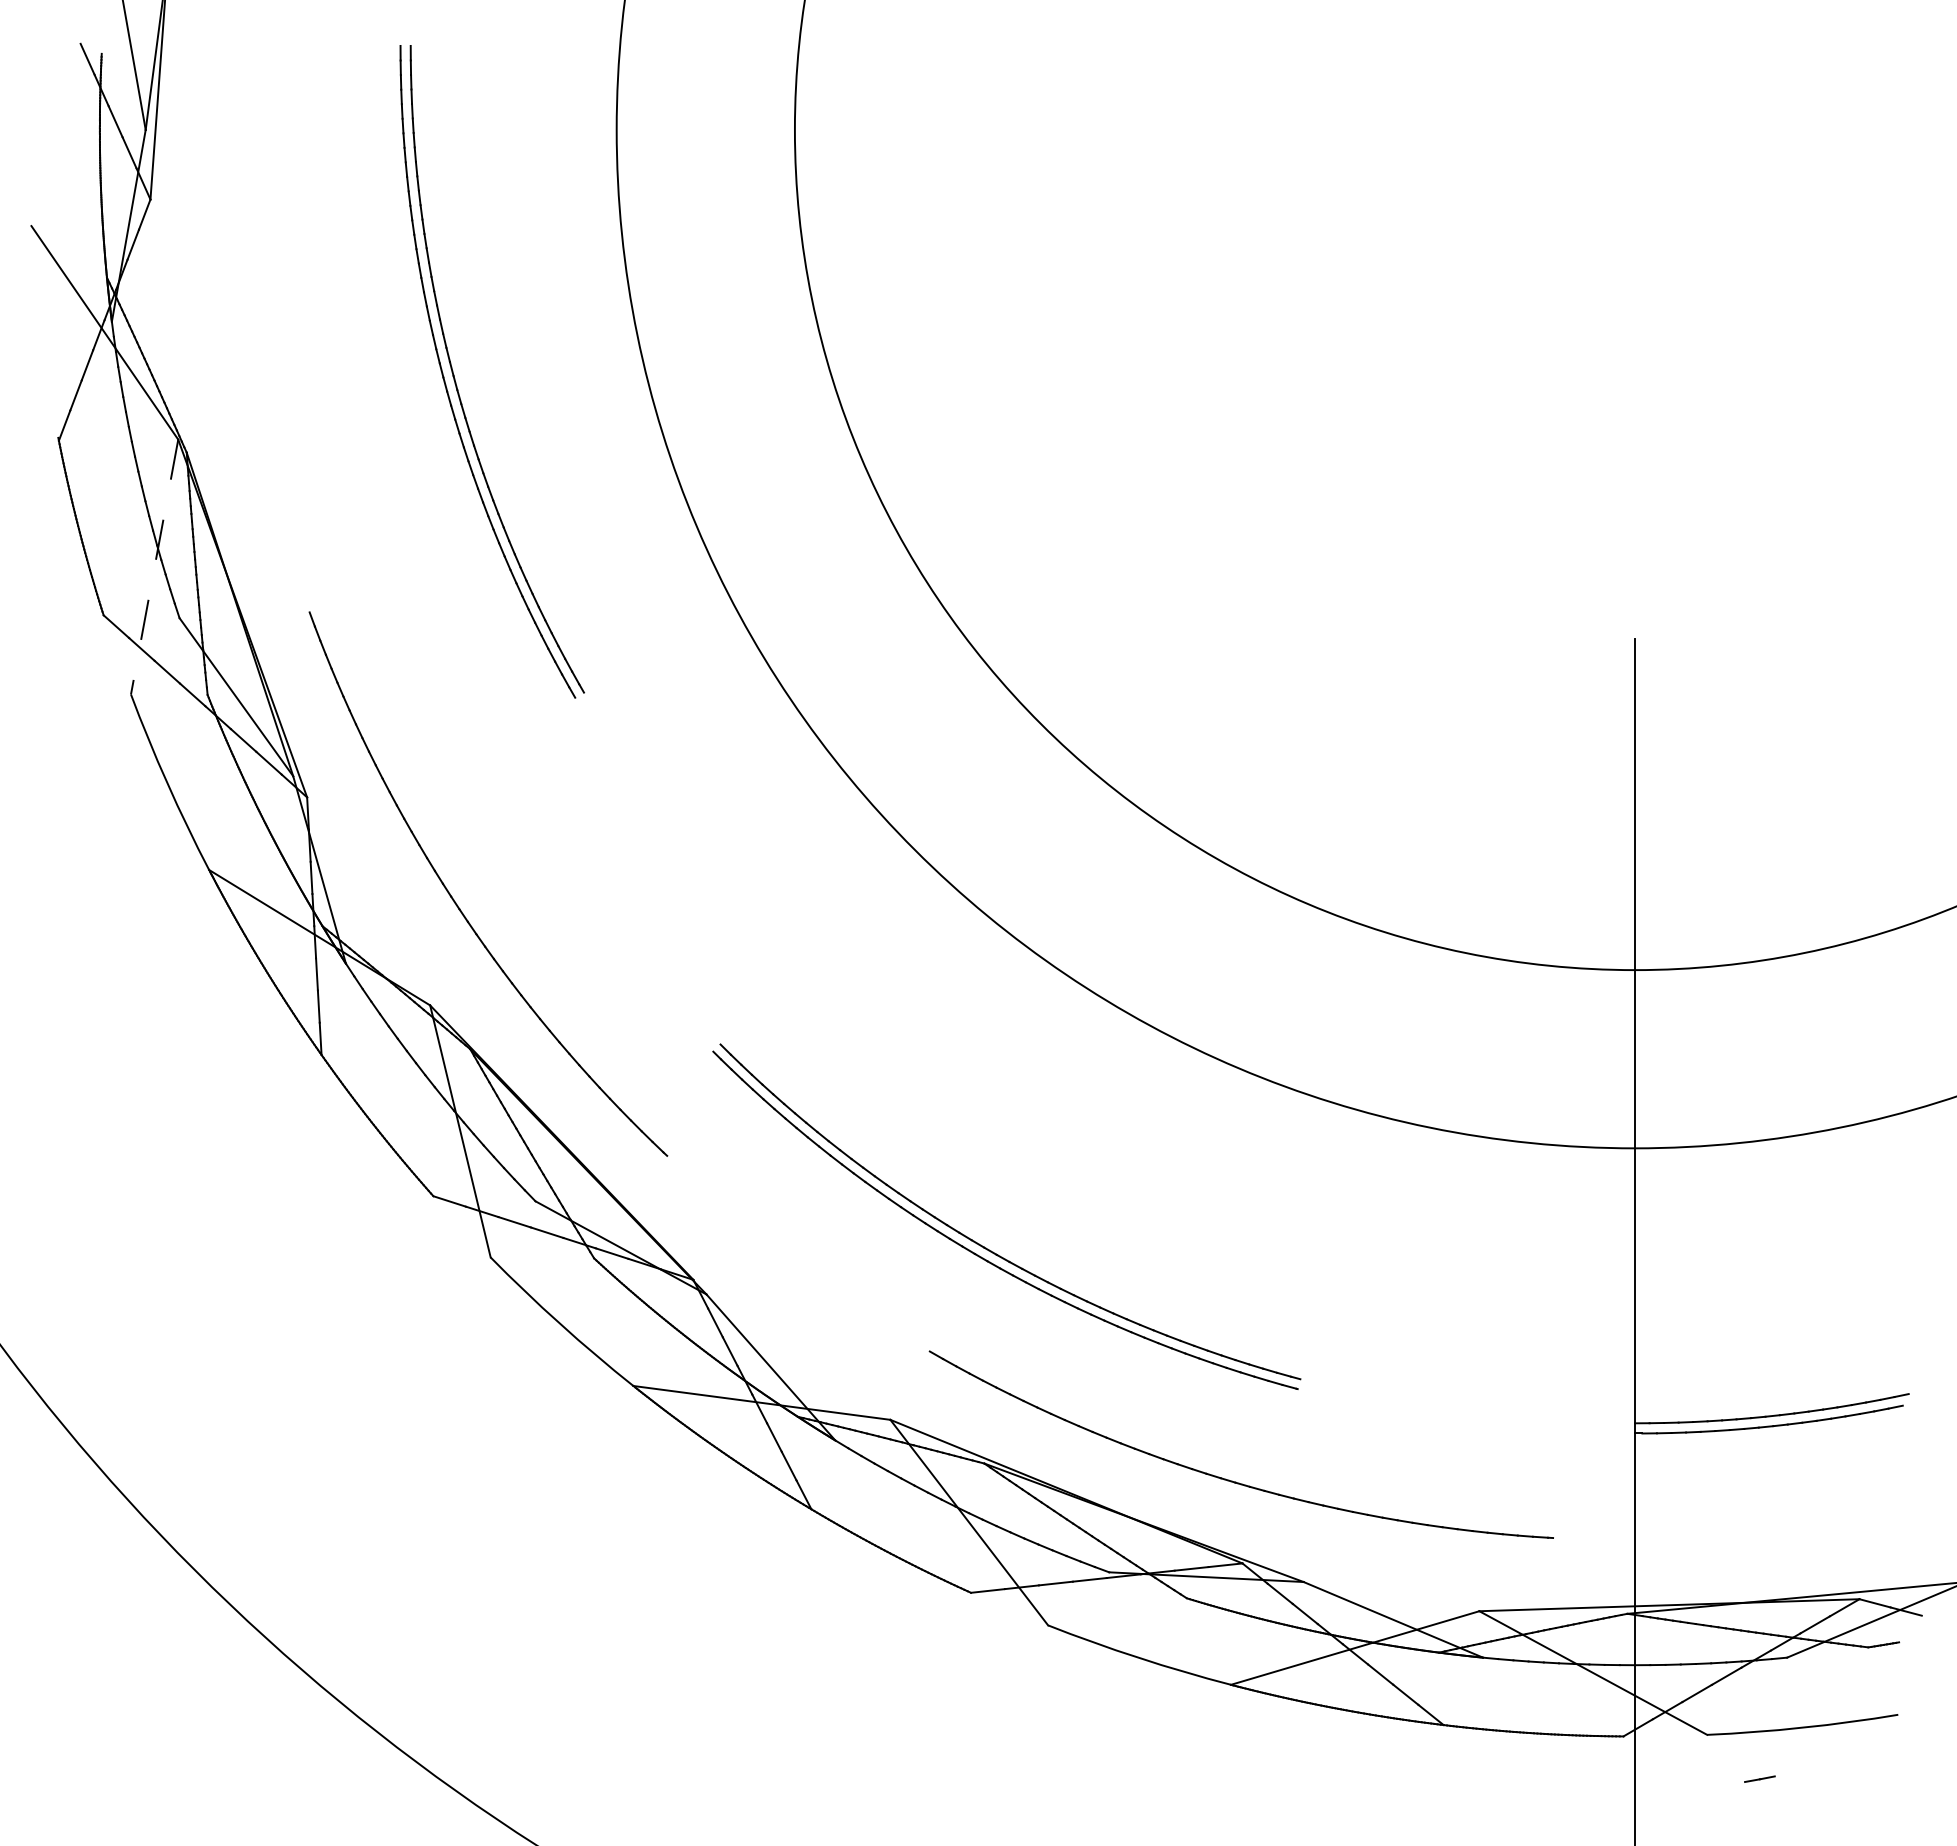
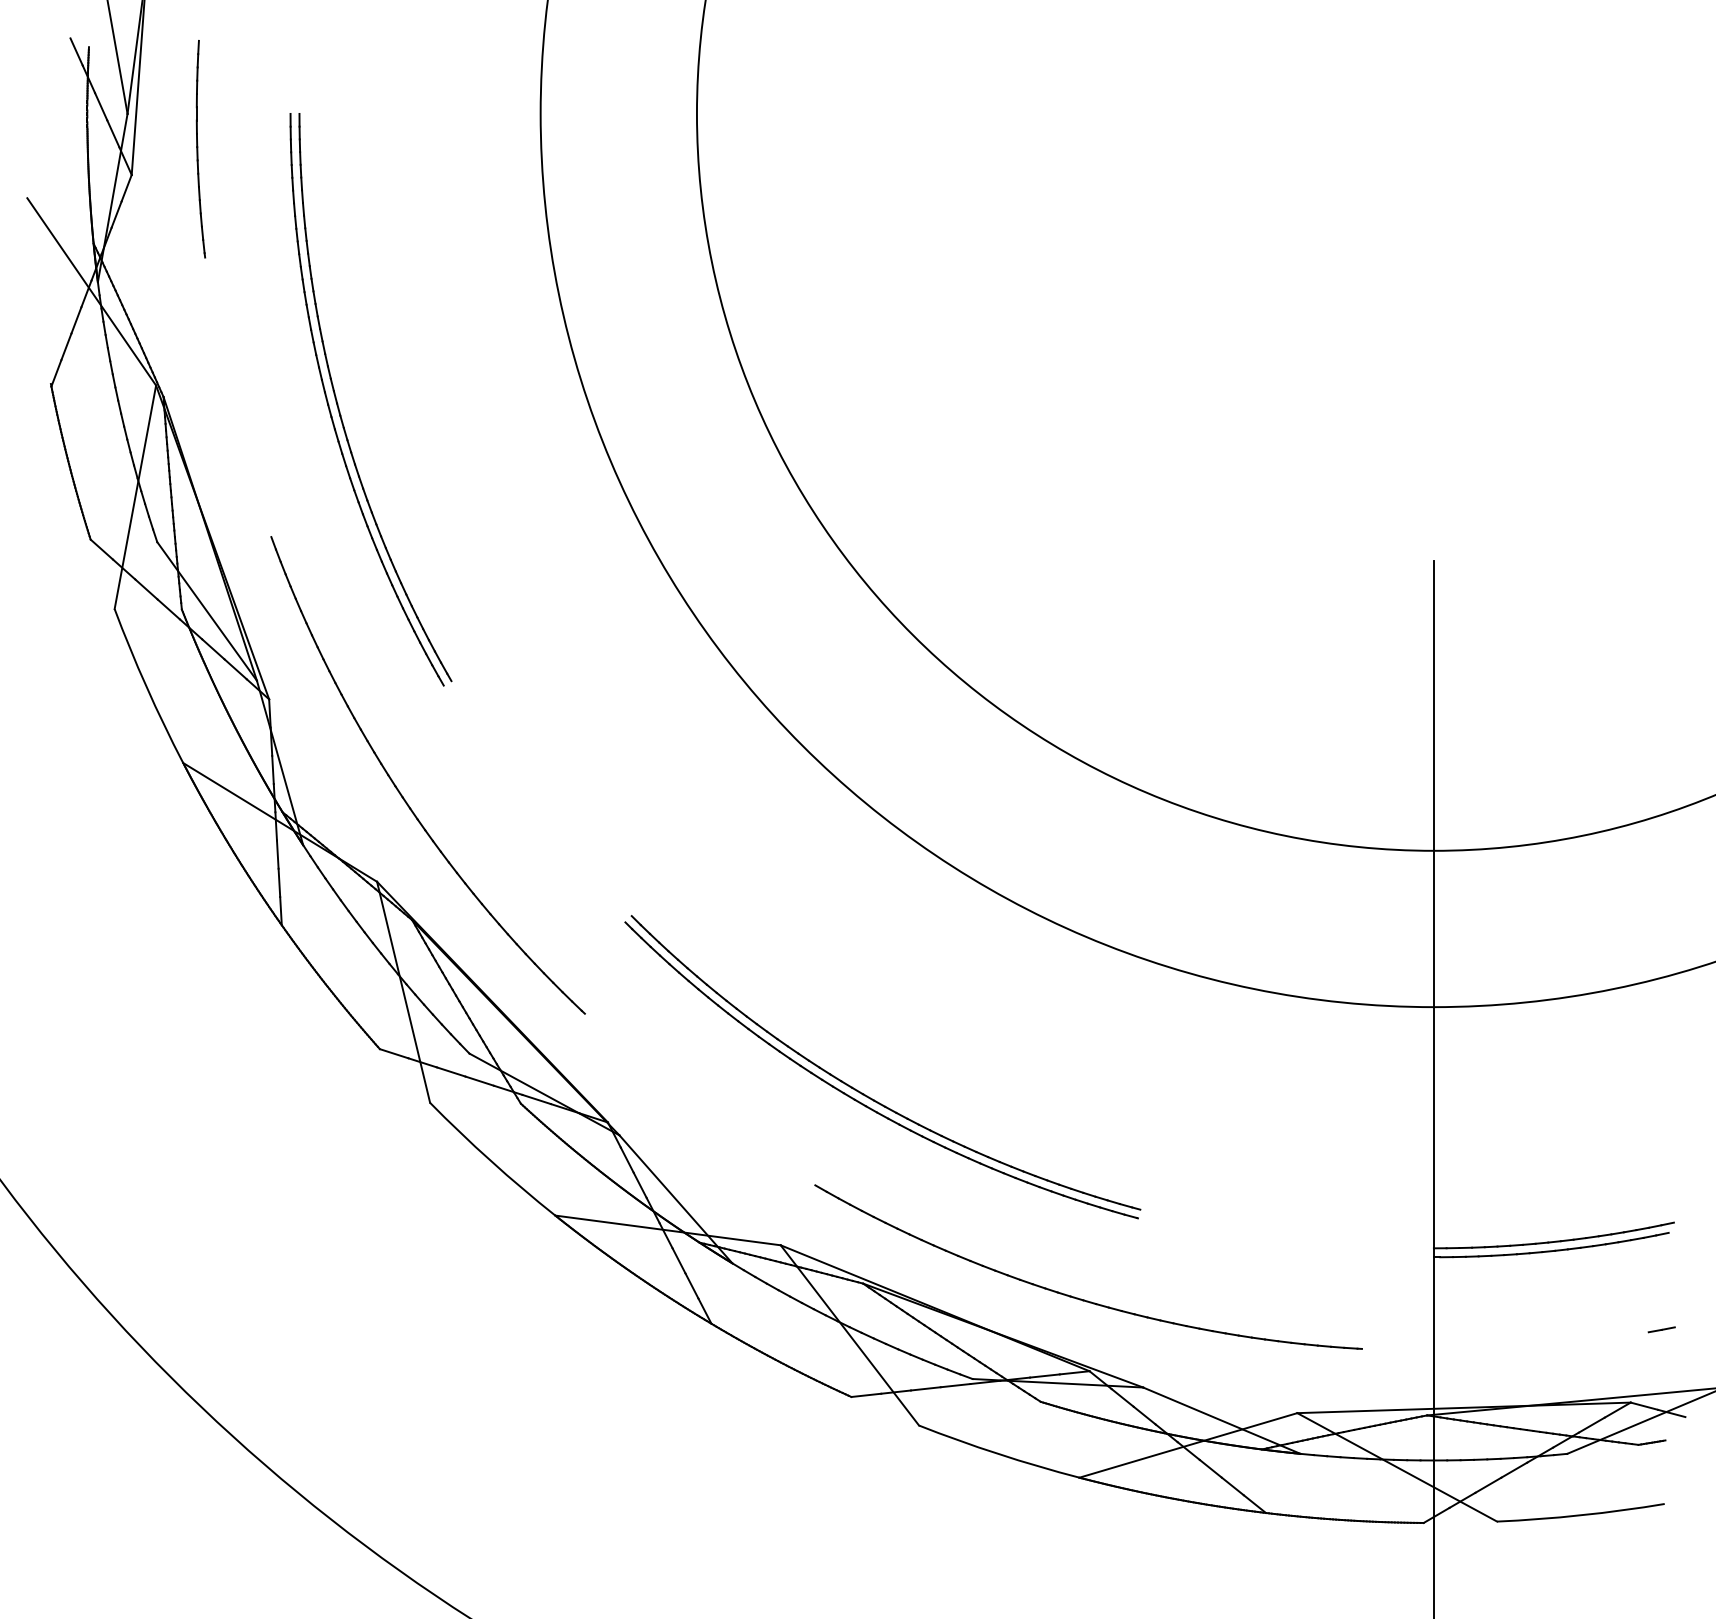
part: (229, 169) -> (201, 148), added
part: (455, 378) -> (338, 405), moved
line: (154, 567) -> (135, 497), dashed -> solid
line: (1759, 1778) -> (1661, 1329), moved

